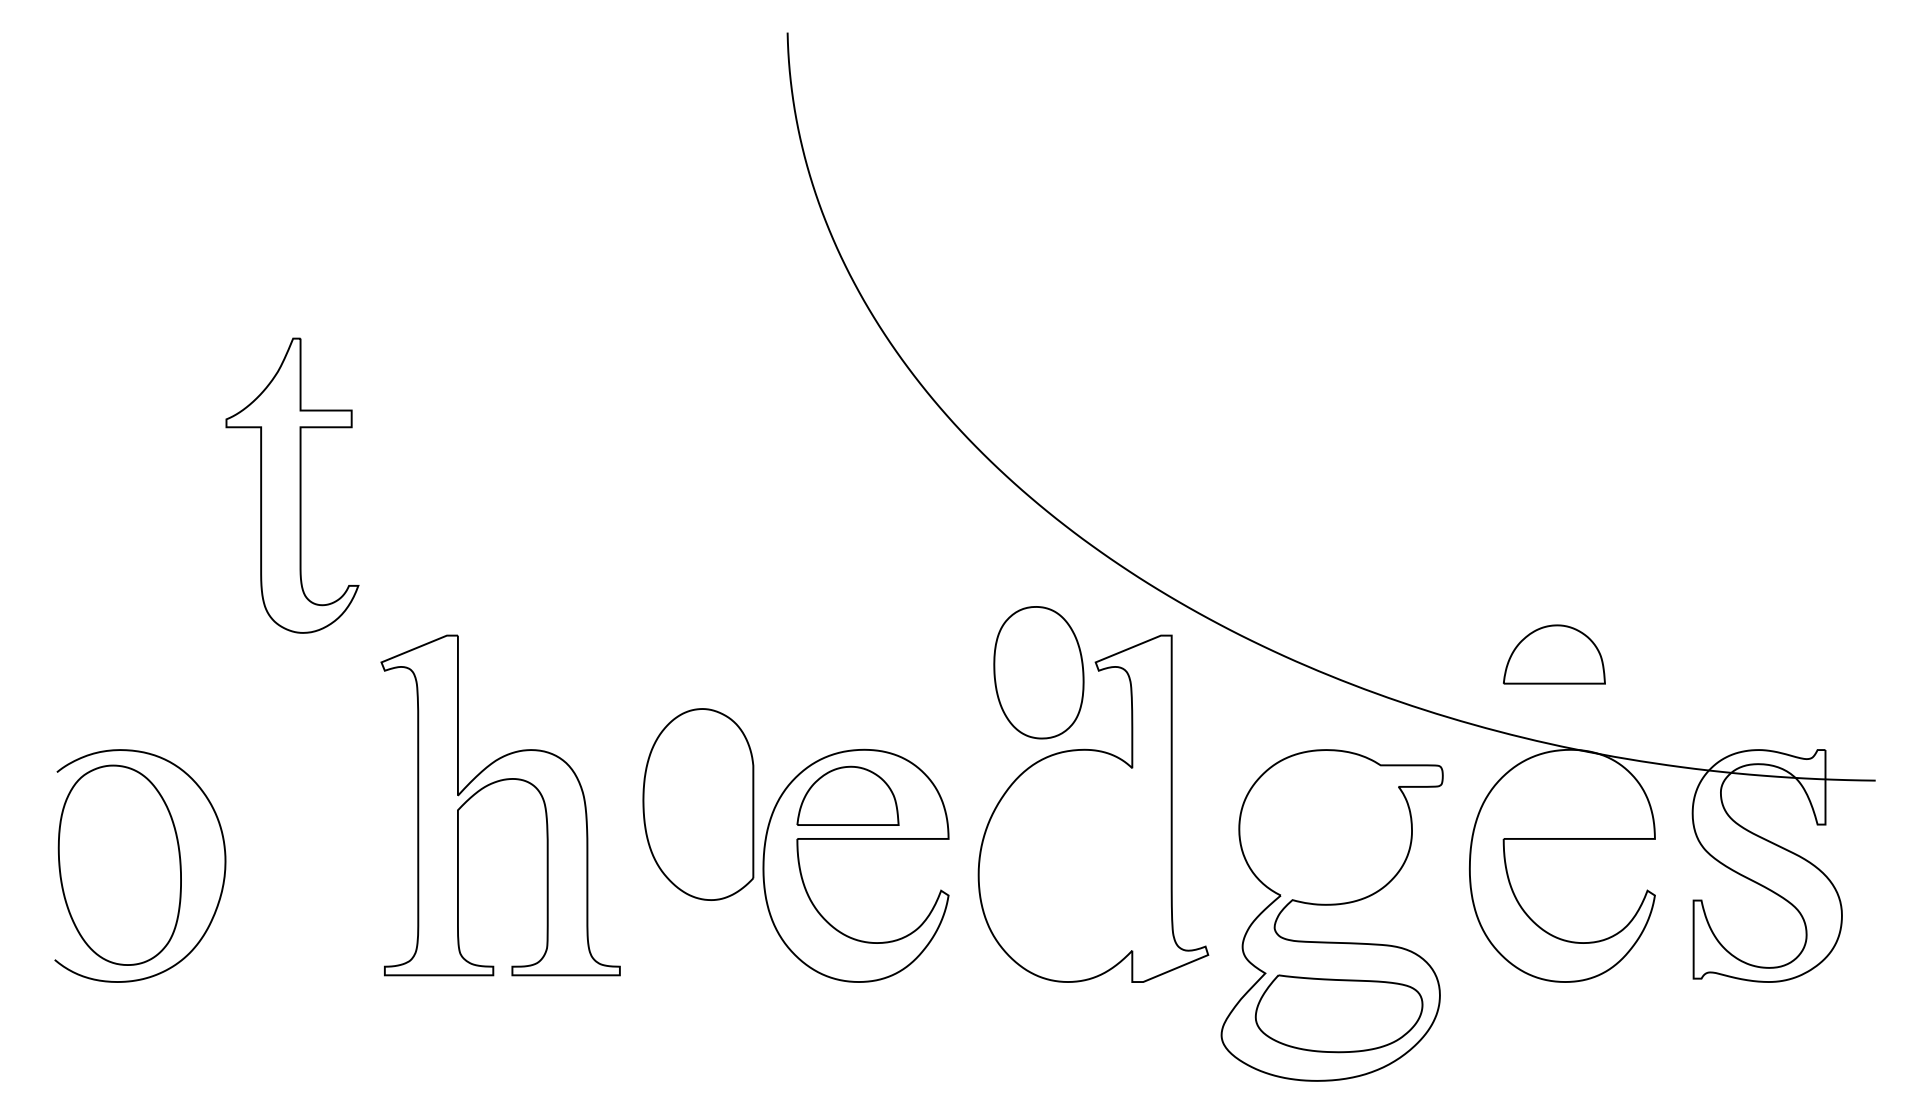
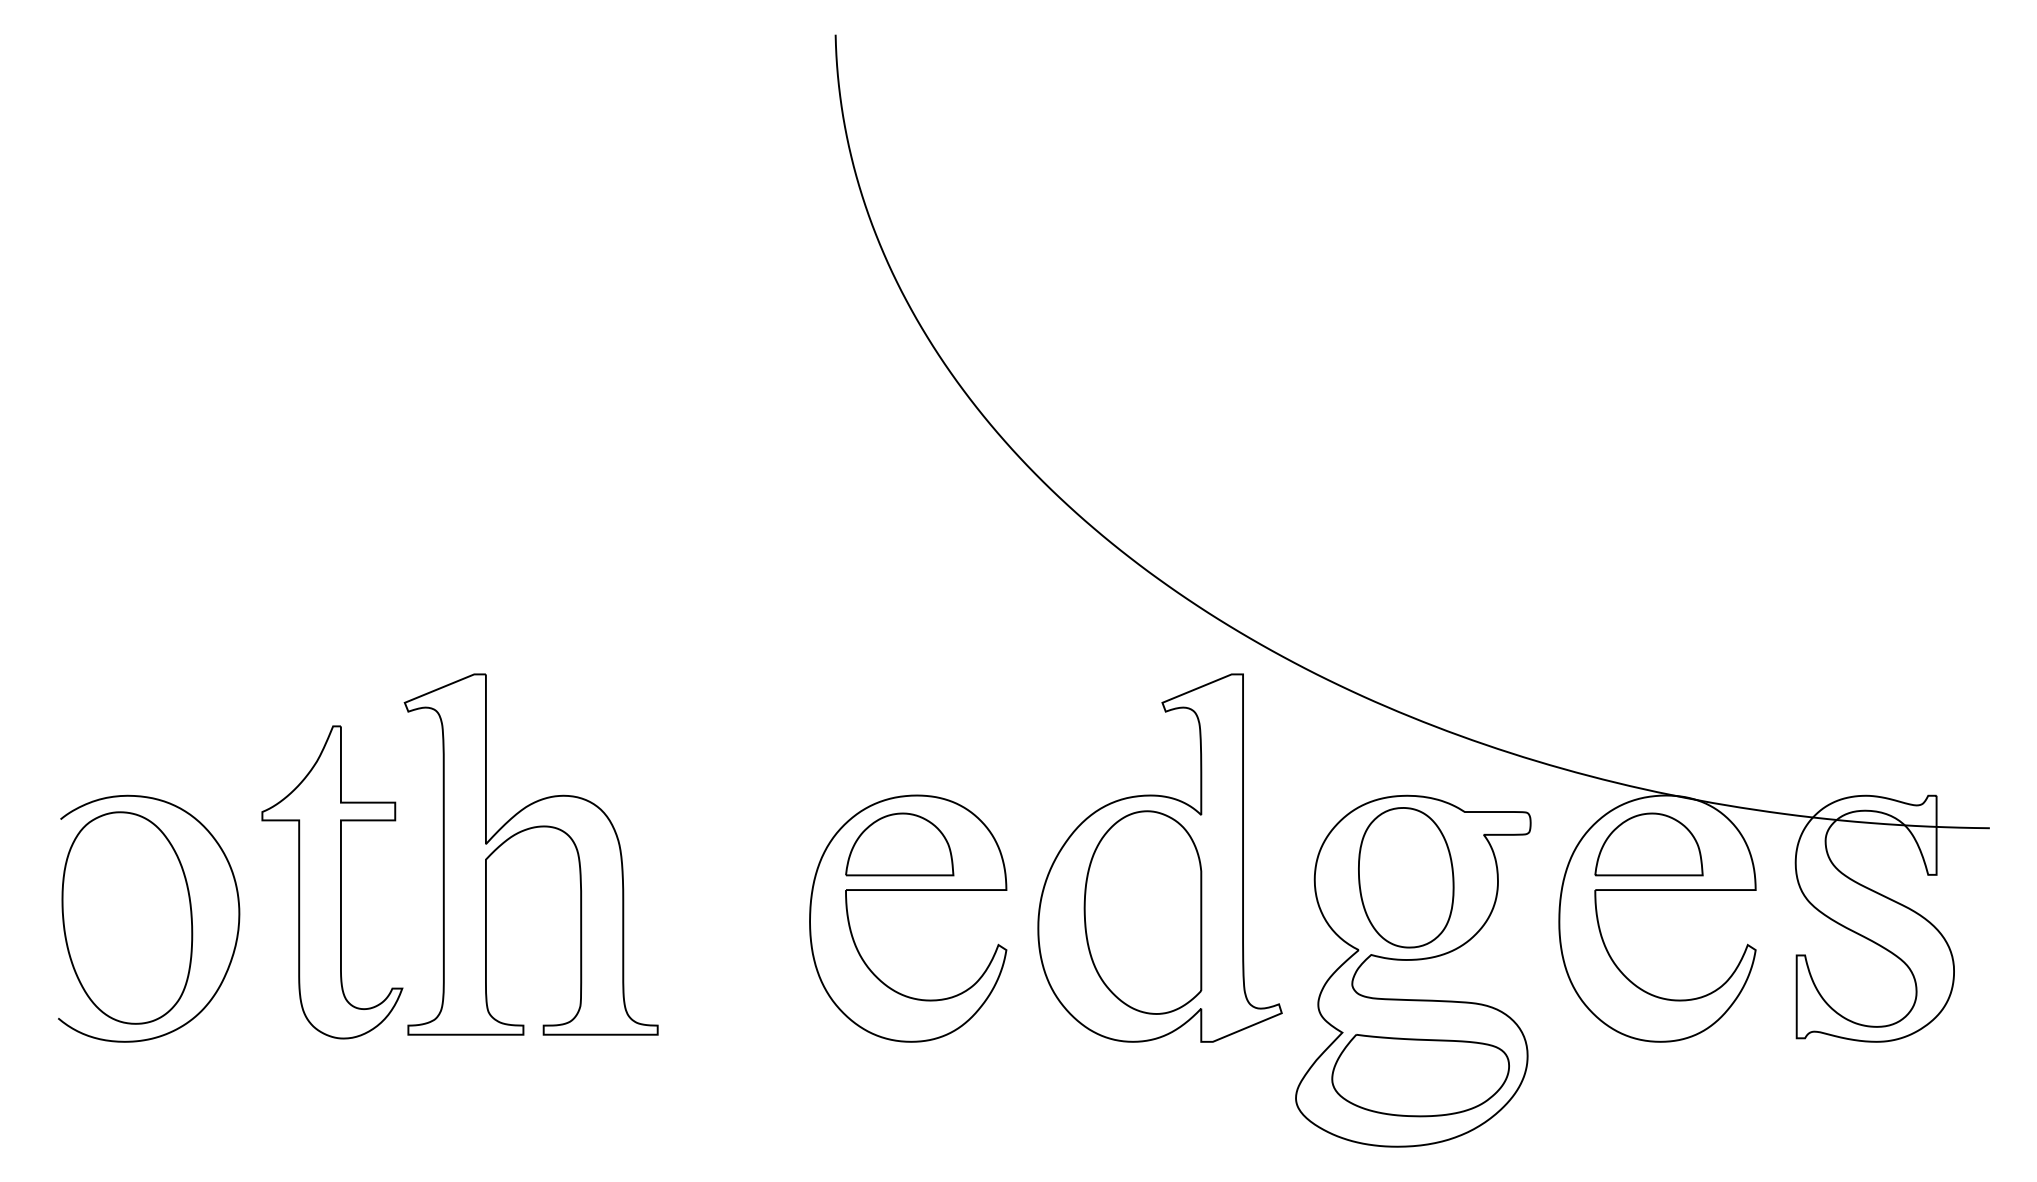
part: (292, 485) -> (332, 882), moved
part: (1553, 654) -> (1648, 844), moved
part: (1039, 672) -> (1406, 877), moved
part: (697, 804) -> (1142, 912), moved

